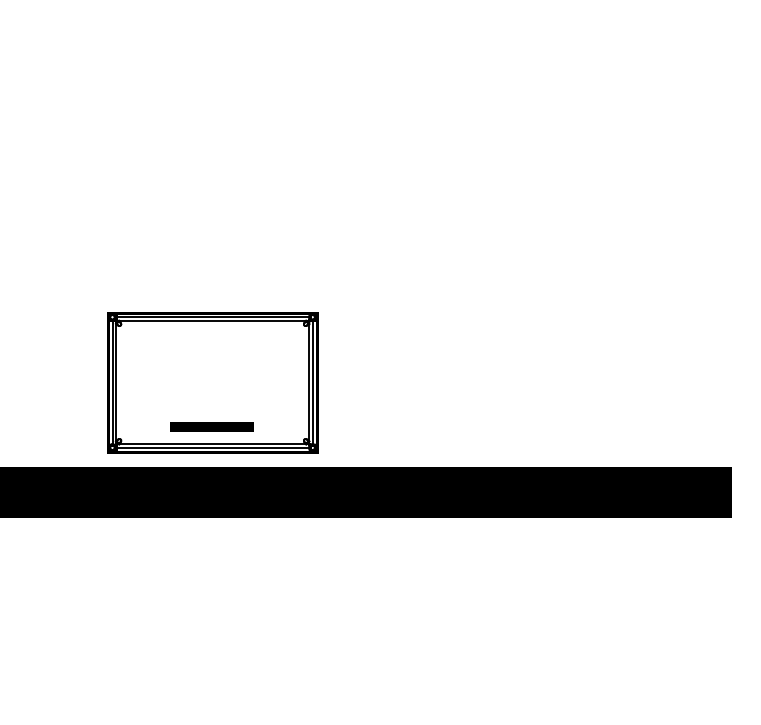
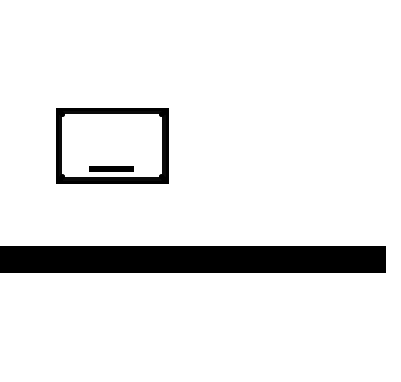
part: (213, 382) -> (112, 145), moved

